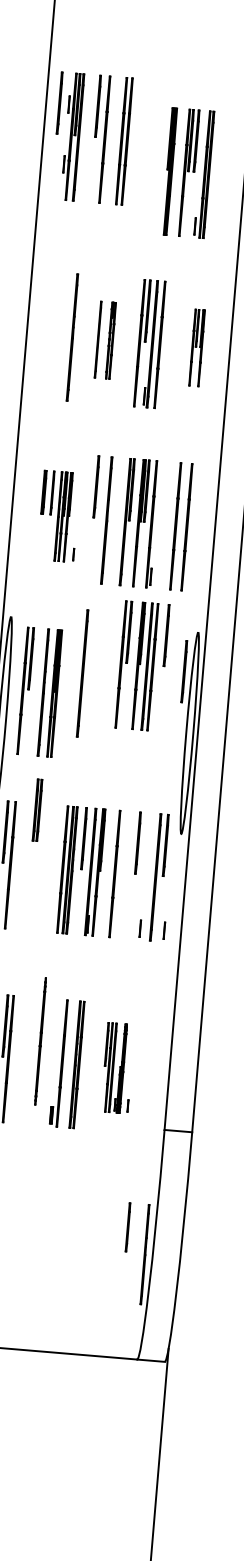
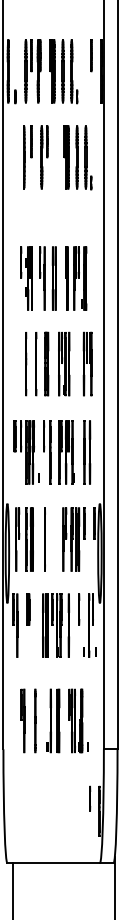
part: (92, 138) -> (38, 278), moved
part: (105, 339) -> (42, 363), size x1.67
part: (196, 346) -> (87, 363), size x1.67
part: (58, 516) -> (26, 452), size x1.43
part: (141, 666) -> (73, 539), moved
line: (81, 673) -> (44, 539), moved
line: (37, 810) -> (28, 609), moved
line: (40, 1040) -> (35, 720), moved
part: (118, 1067) -> (78, 720), size x1.43

